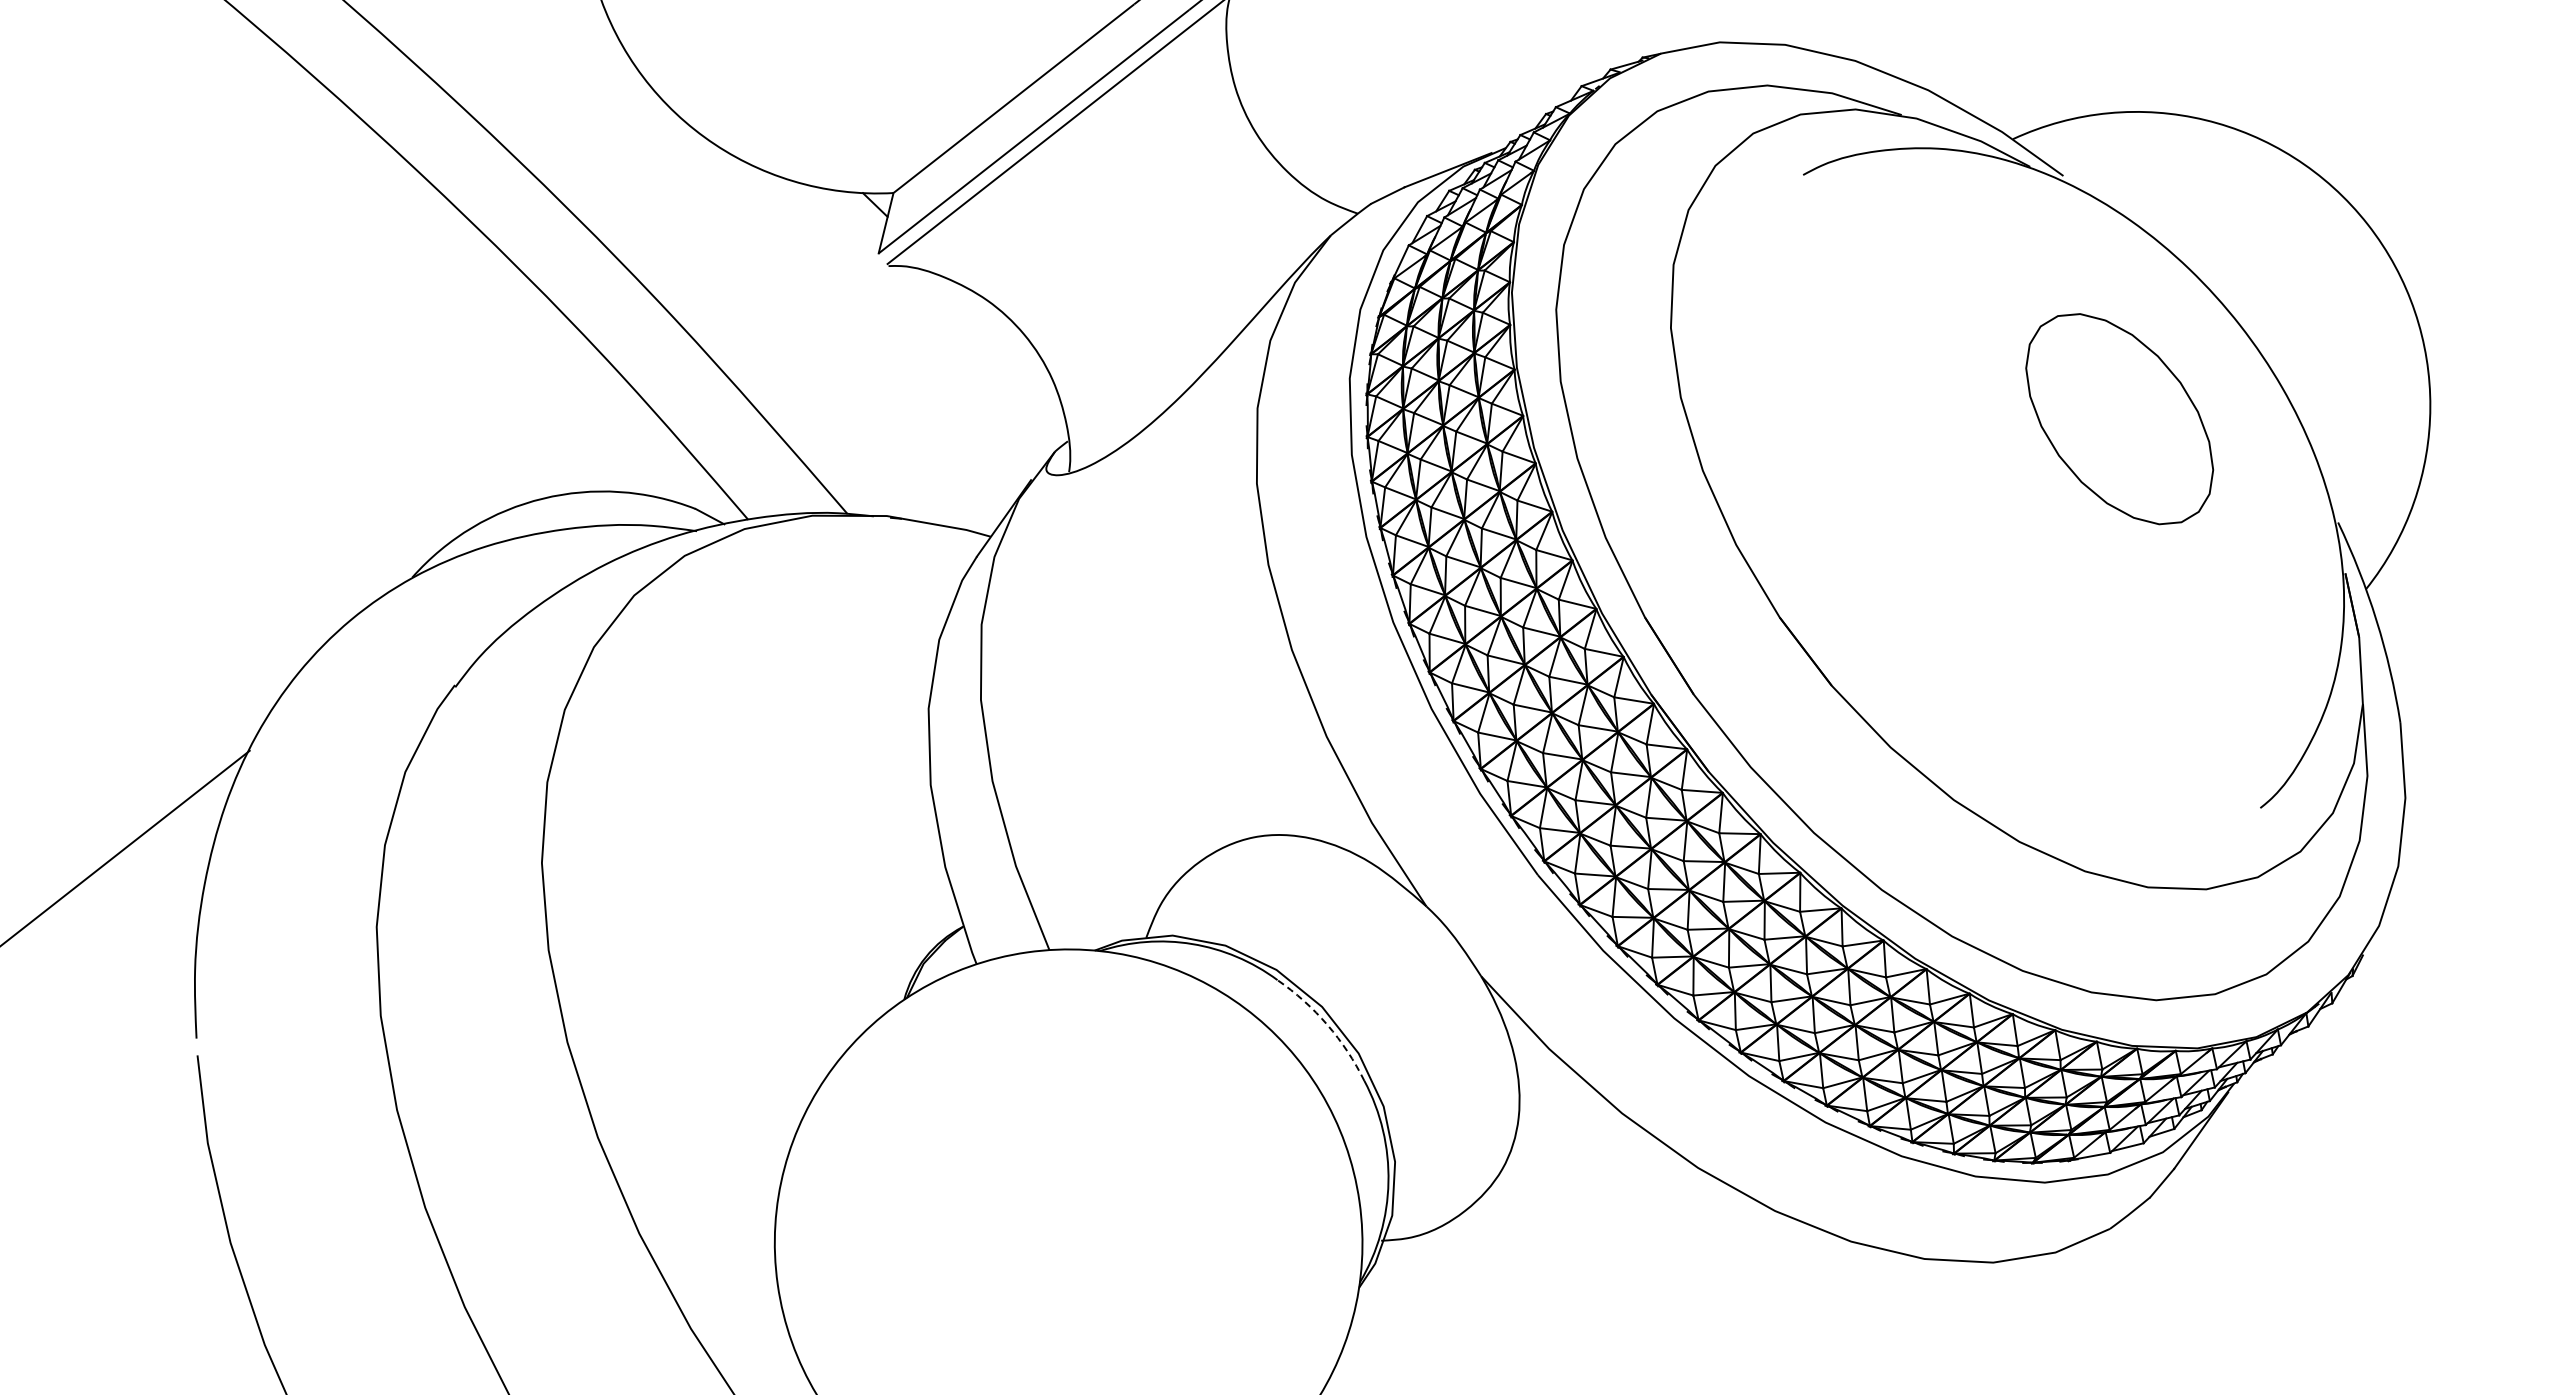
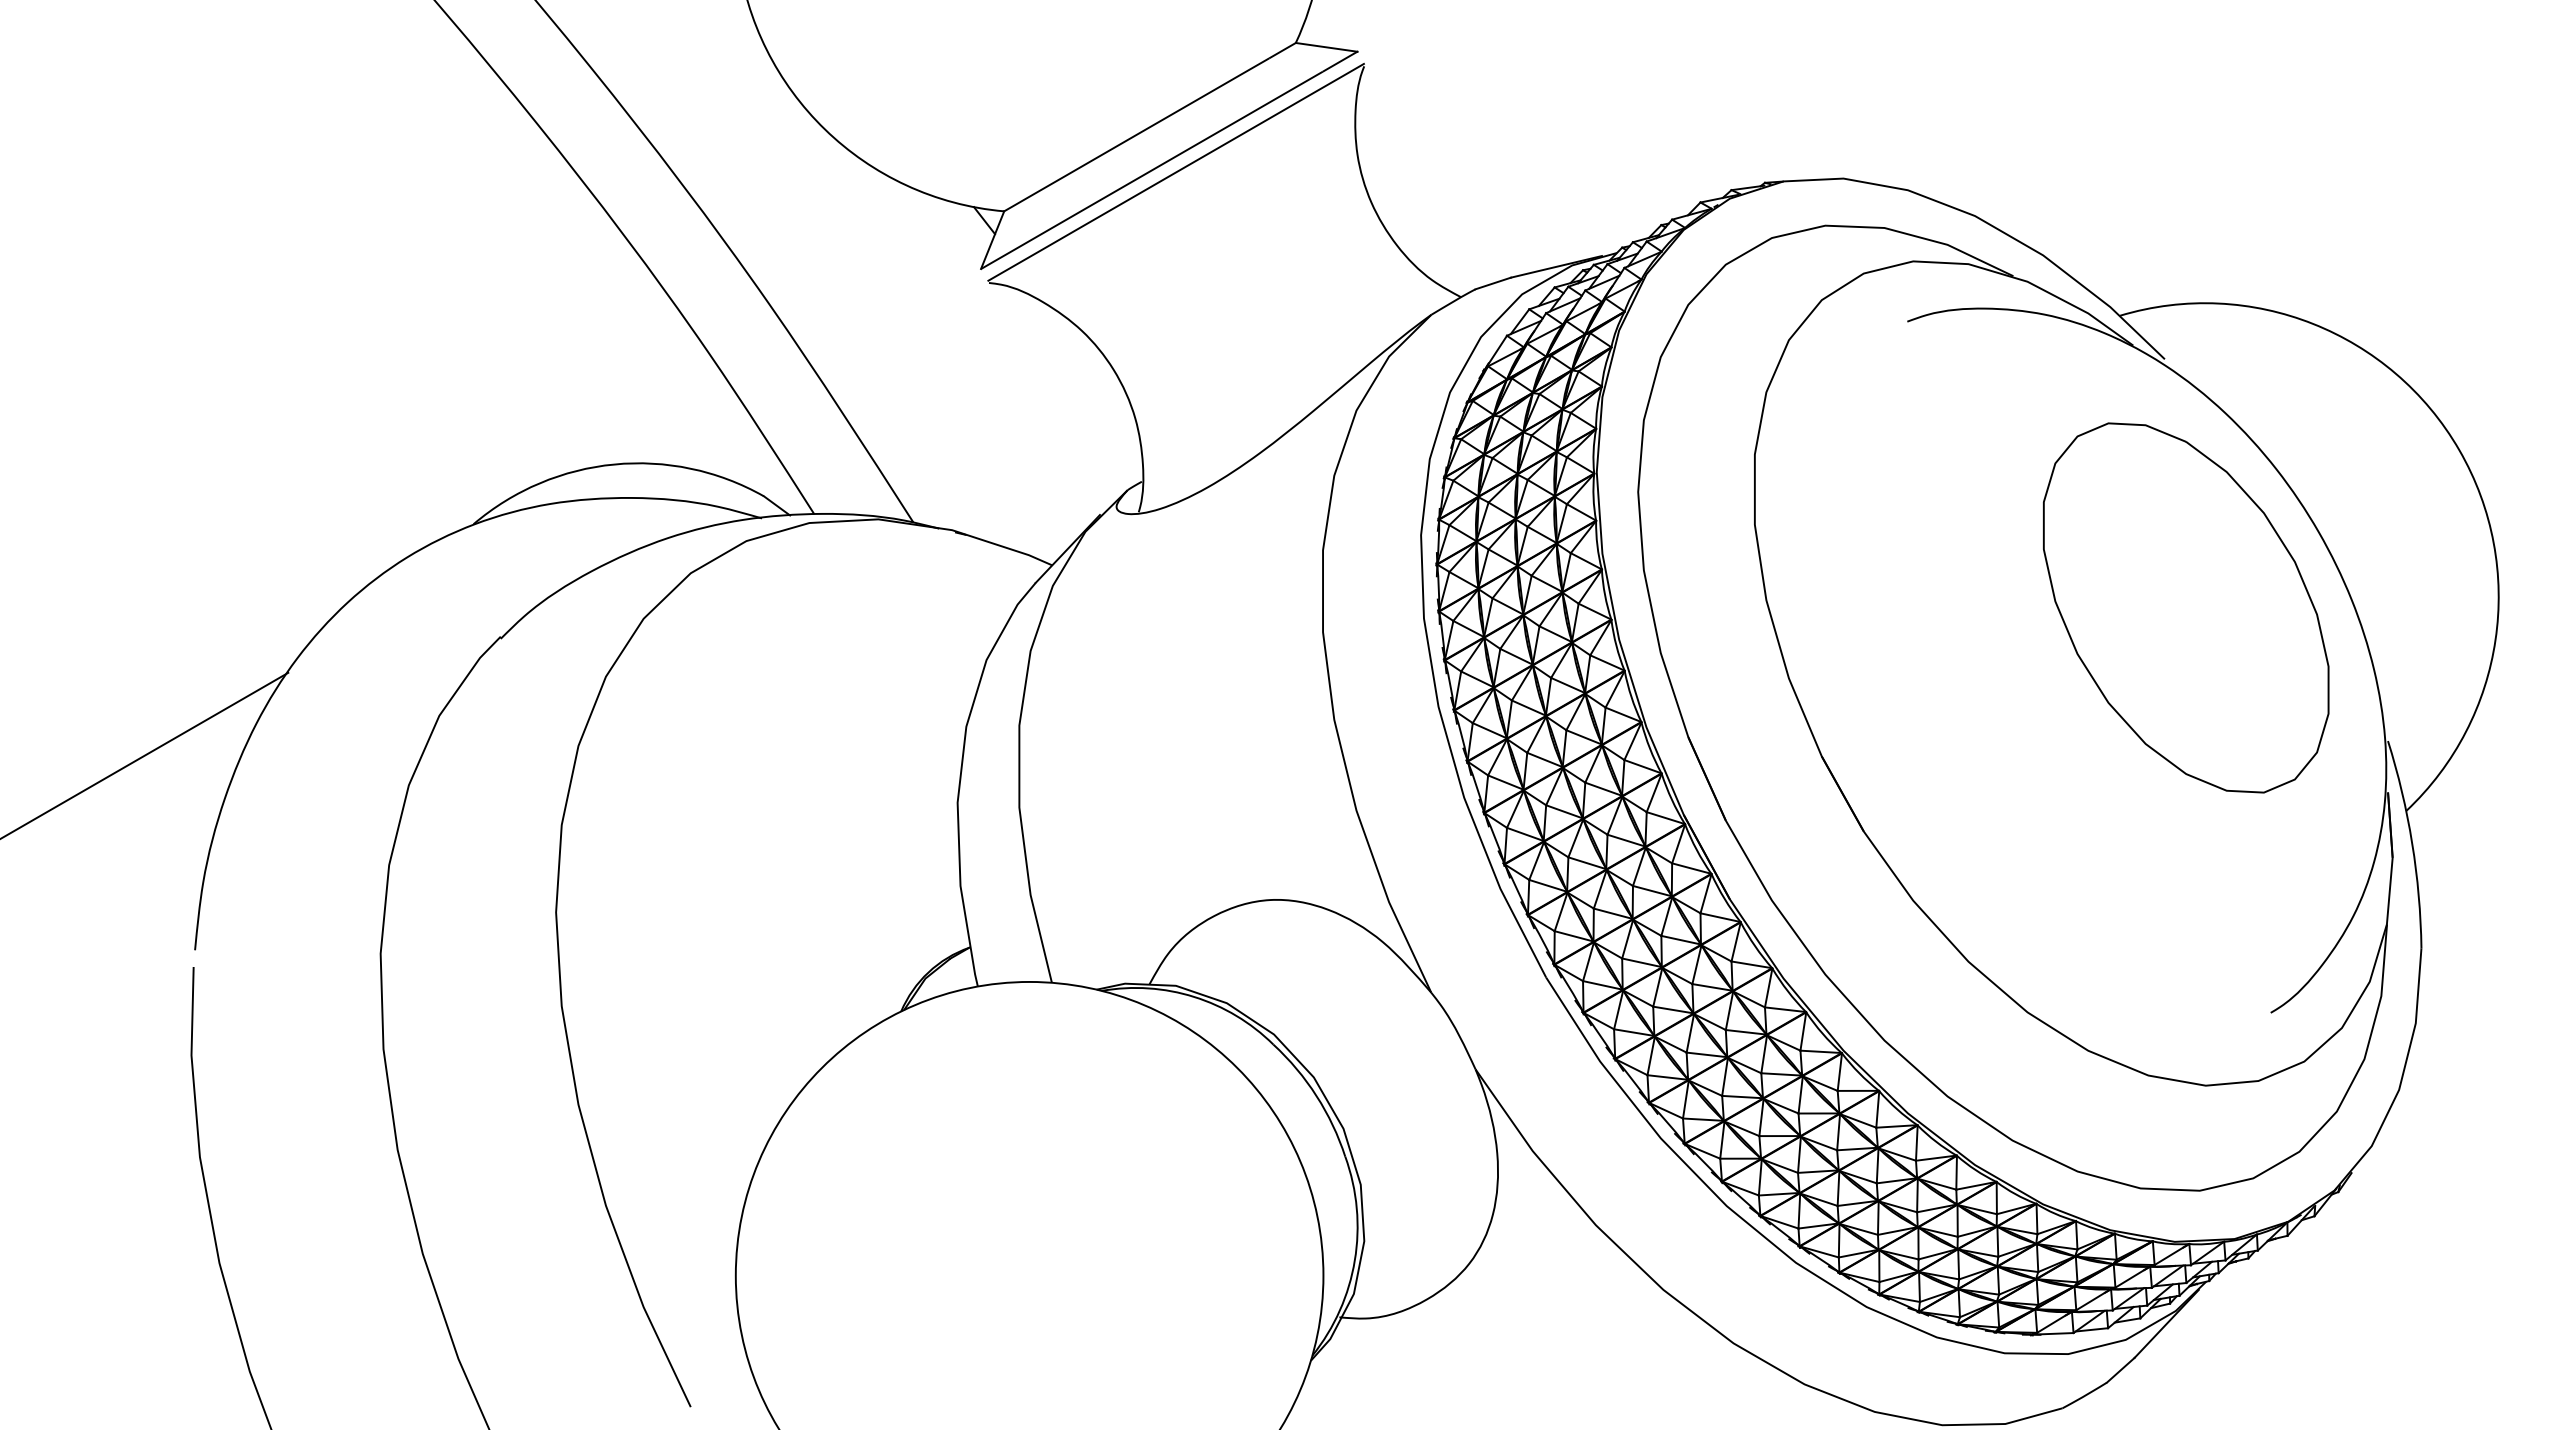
part: (2119, 418) -> (2186, 607), size x1.67
arc: (1327, 1025) -> (1316, 1096), dashed -> solid

